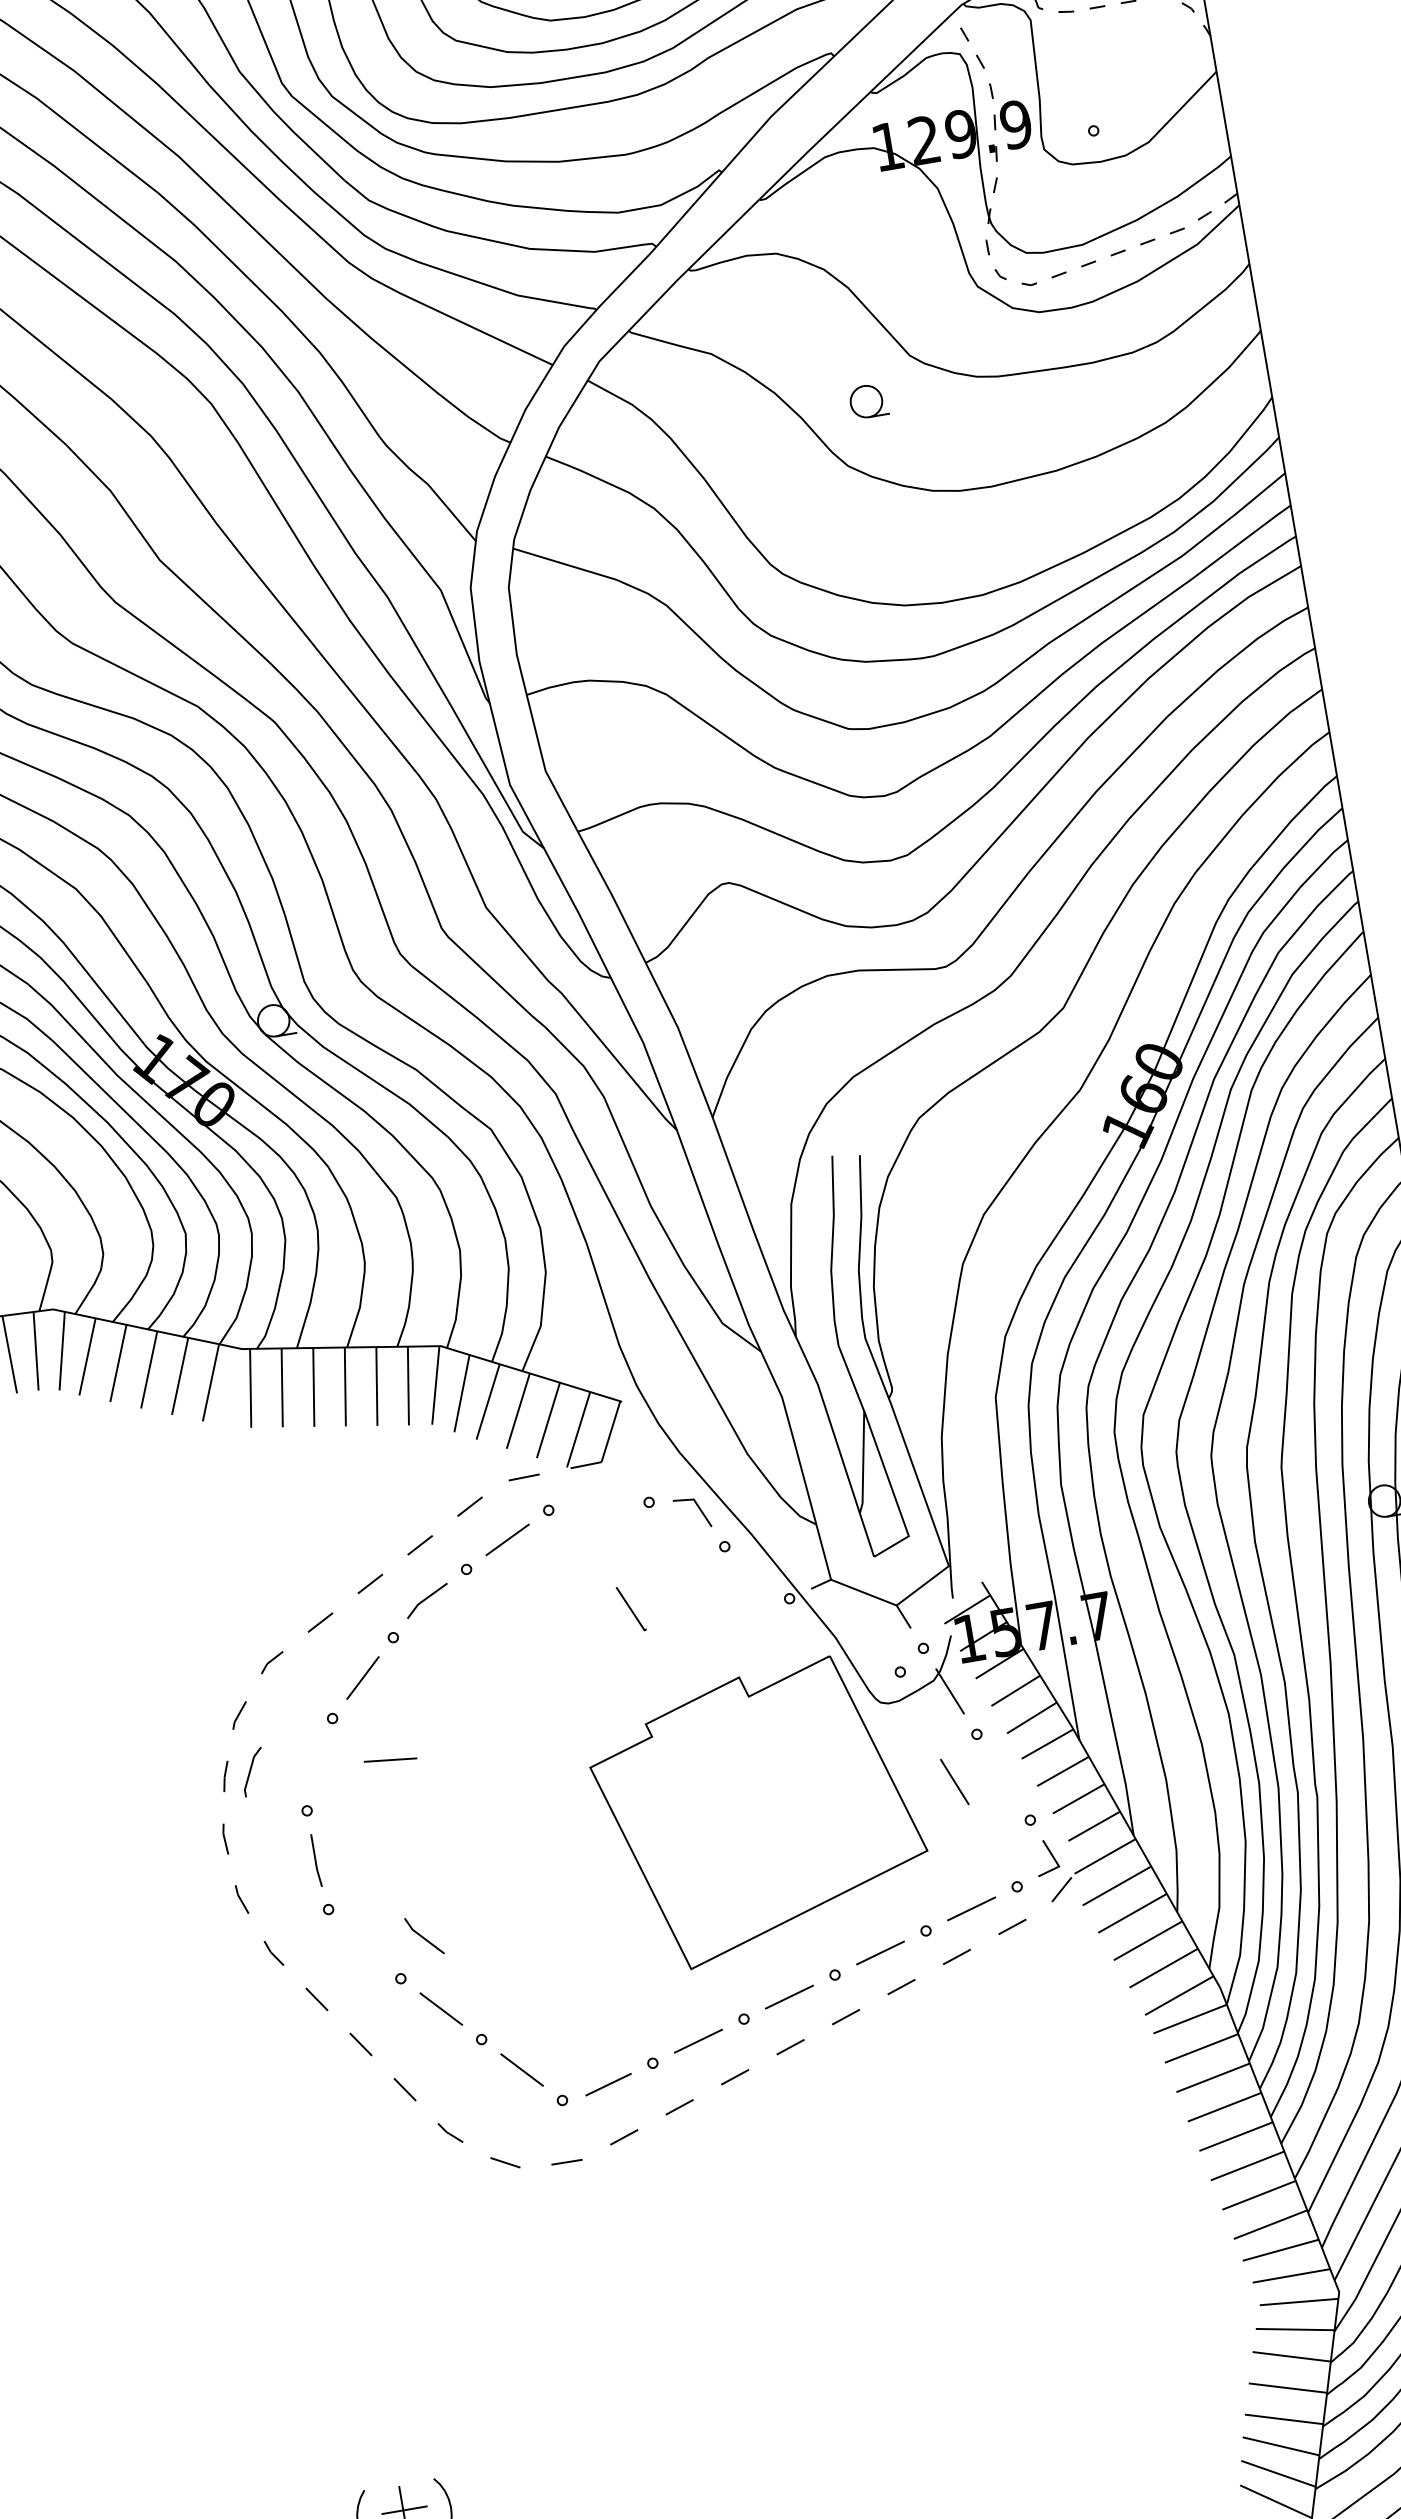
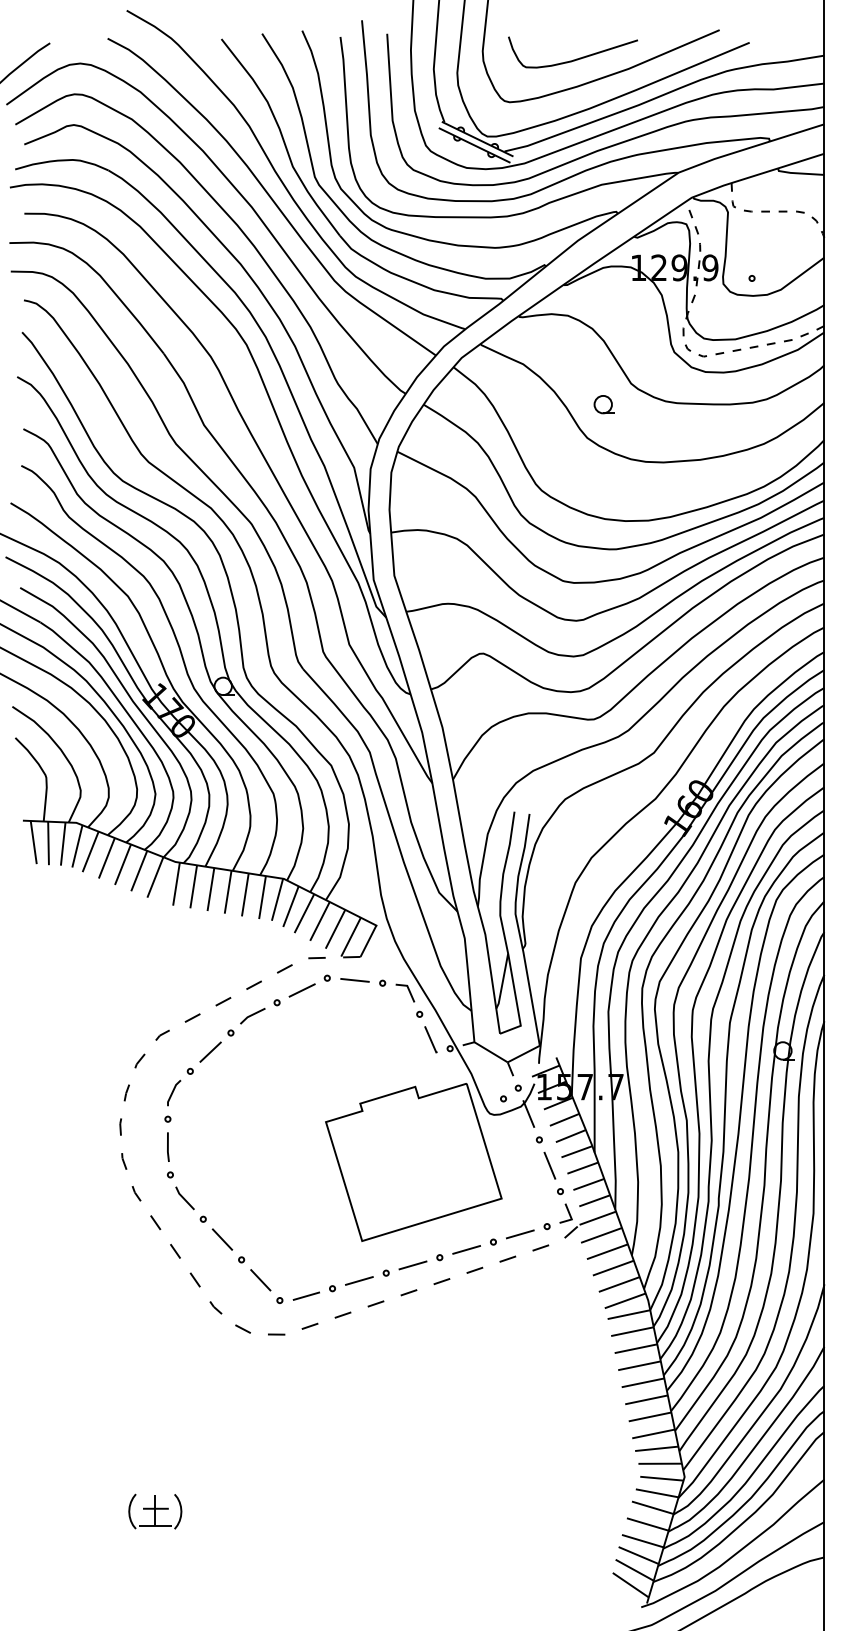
line: (630, 1609) -> (430, 1039), moved
line: (389, 1760) -> (354, 980), moved
line: (251, 1771) -> (173, 1092), moved
line: (953, 1781) -> (549, 1165), moved
line: (423, 1936) -> (184, 1198), moved

